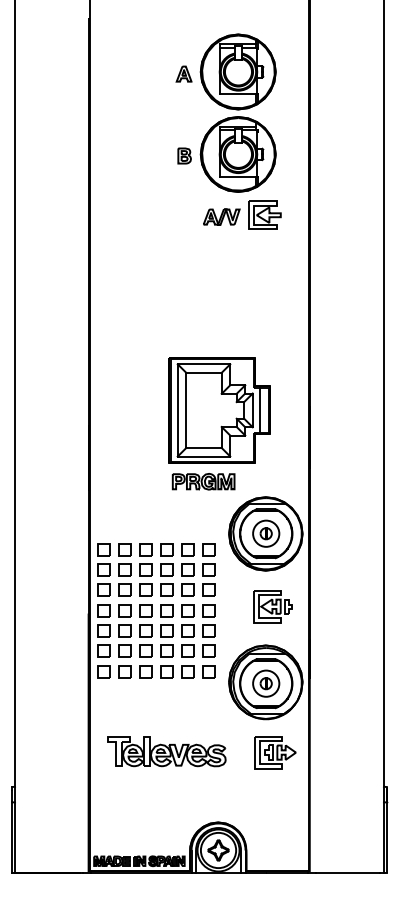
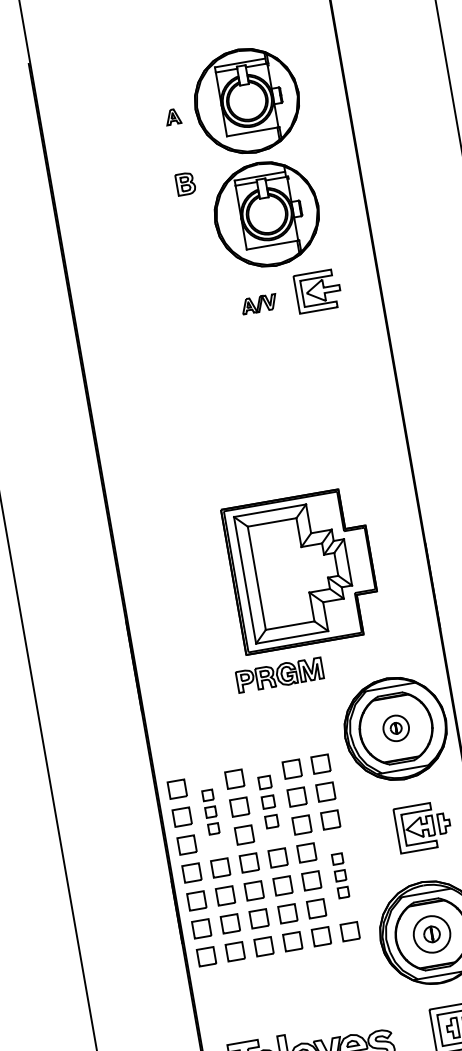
part: (183, 73) -> (172, 116), size x0.7
part: (184, 155) -> (185, 183), moved
part: (221, 216) -> (258, 303), size x0.7
line: (260, 409) -> (358, 559), removed
part: (203, 481) -> (279, 674), moved
part: (266, 533) -> (396, 728), size x0.7
part: (124, 569) -> (210, 811), size x0.6
part: (166, 569) -> (267, 801), size x0.7
part: (208, 630) -> (340, 875), size x0.6

